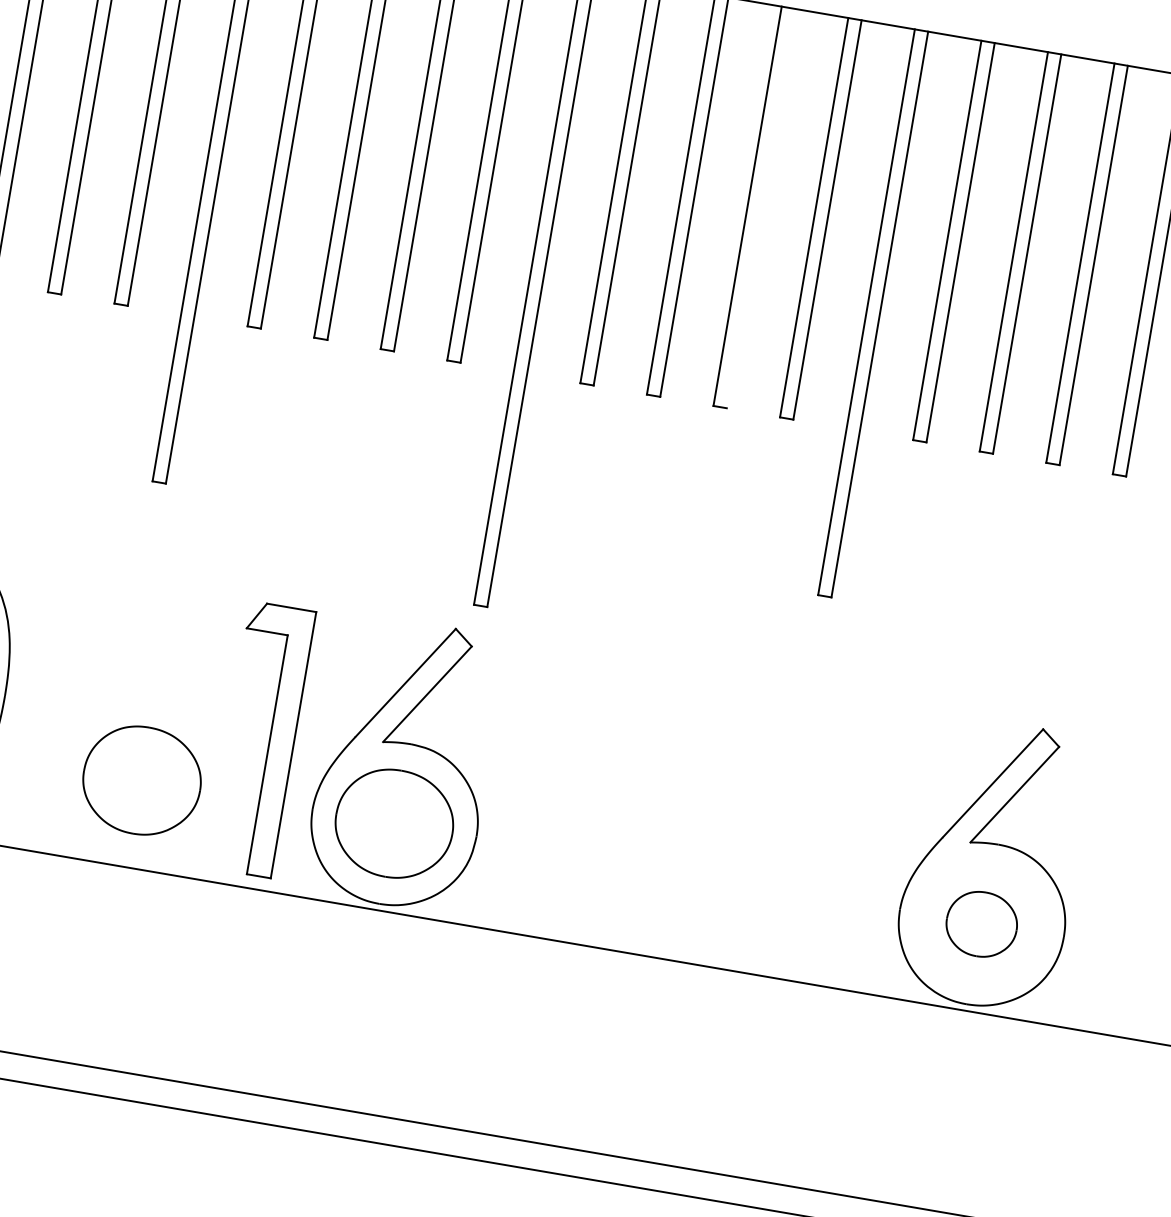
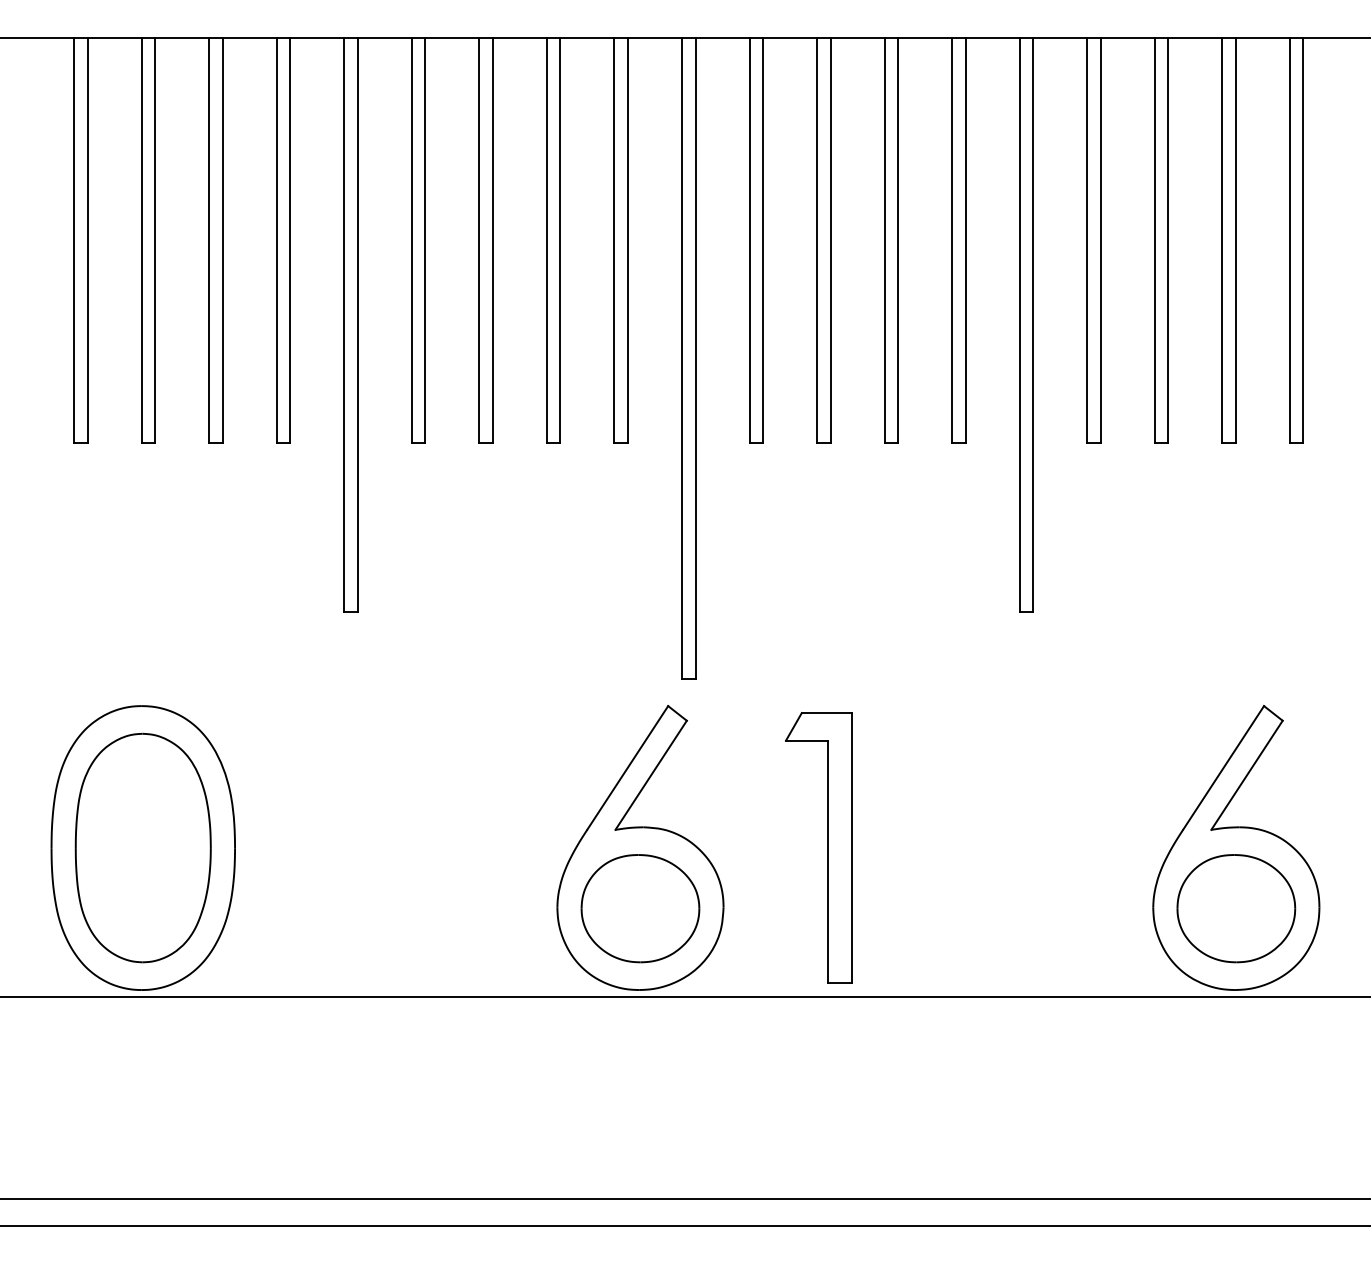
line: (761, 207) -> (898, 239), added
part: (269, 740) -> (827, 847), moved
part: (142, 780) -> (384, 908), removed
part: (981, 924) -> (1236, 908), size x1.67

